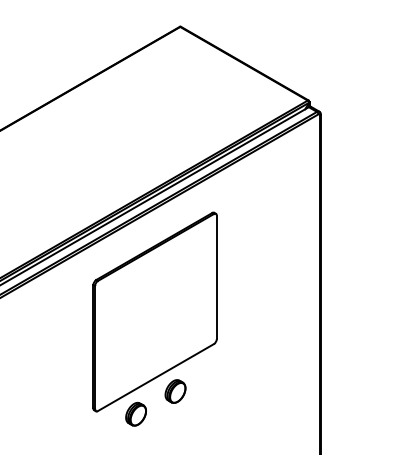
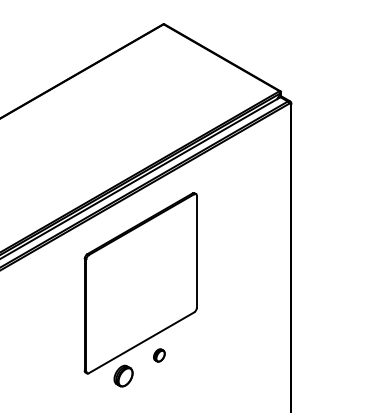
part: (175, 391) -> (159, 355), size x0.6

